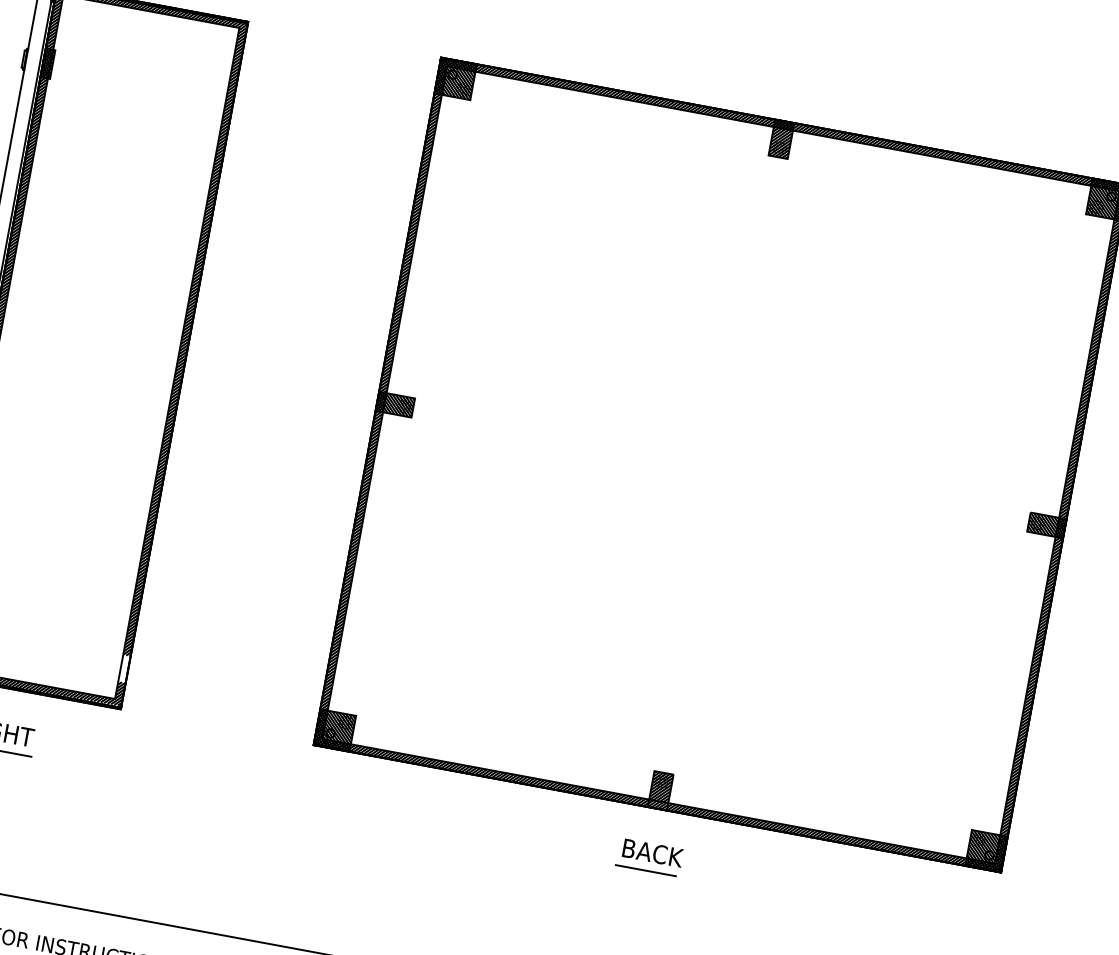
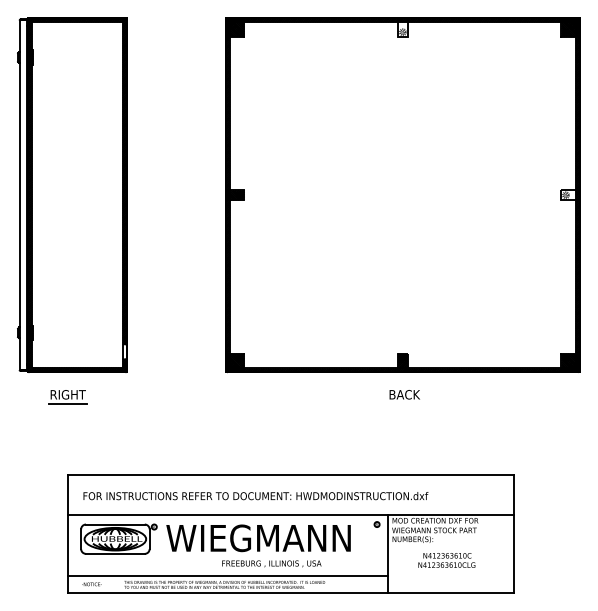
hatch: (780, 139) -> (402, 27), removed
hatch: (1046, 525) -> (570, 195), removed
line: (644, 871) -> (402, 404), removed

